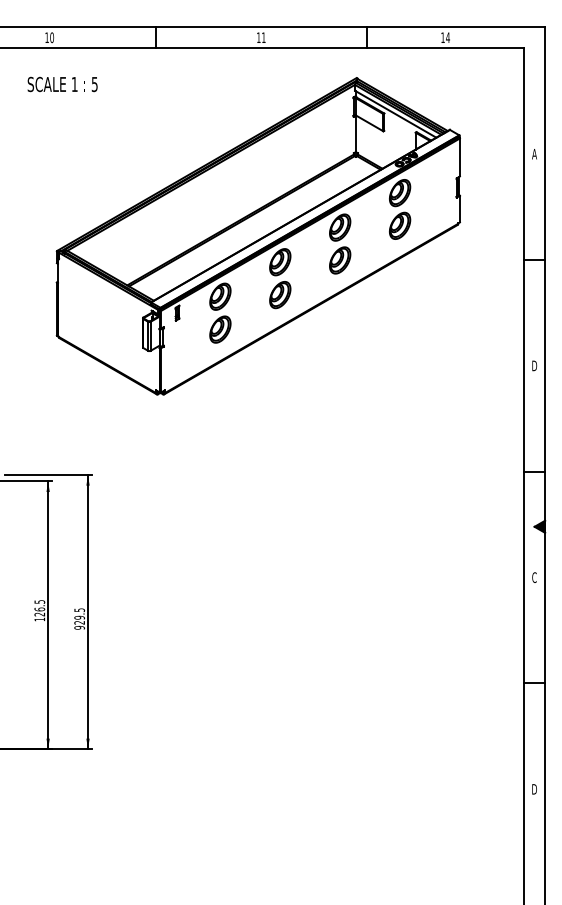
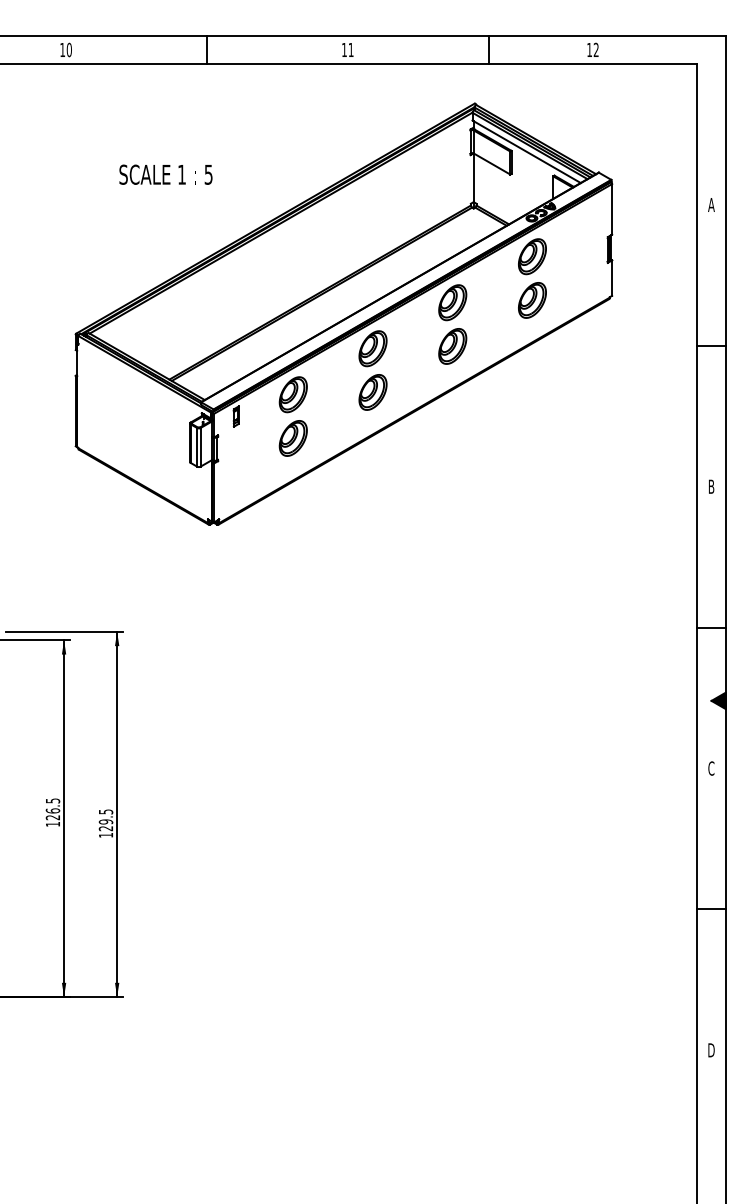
text: (447, 37) -> (595, 49), 14 -> 12
text: (62, 84) -> (165, 174), moved
text: (534, 365) -> (711, 486), D -> B
text: (79, 627) -> (105, 834), 929.5 -> 129.5

